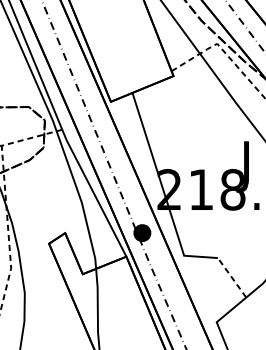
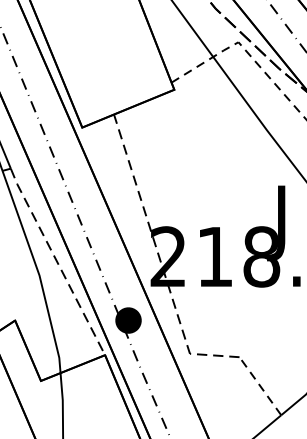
line: (163, 191) -> (159, 259), solid -> dashed
line: (93, 192) -> (56, 260), solid -> dashed

